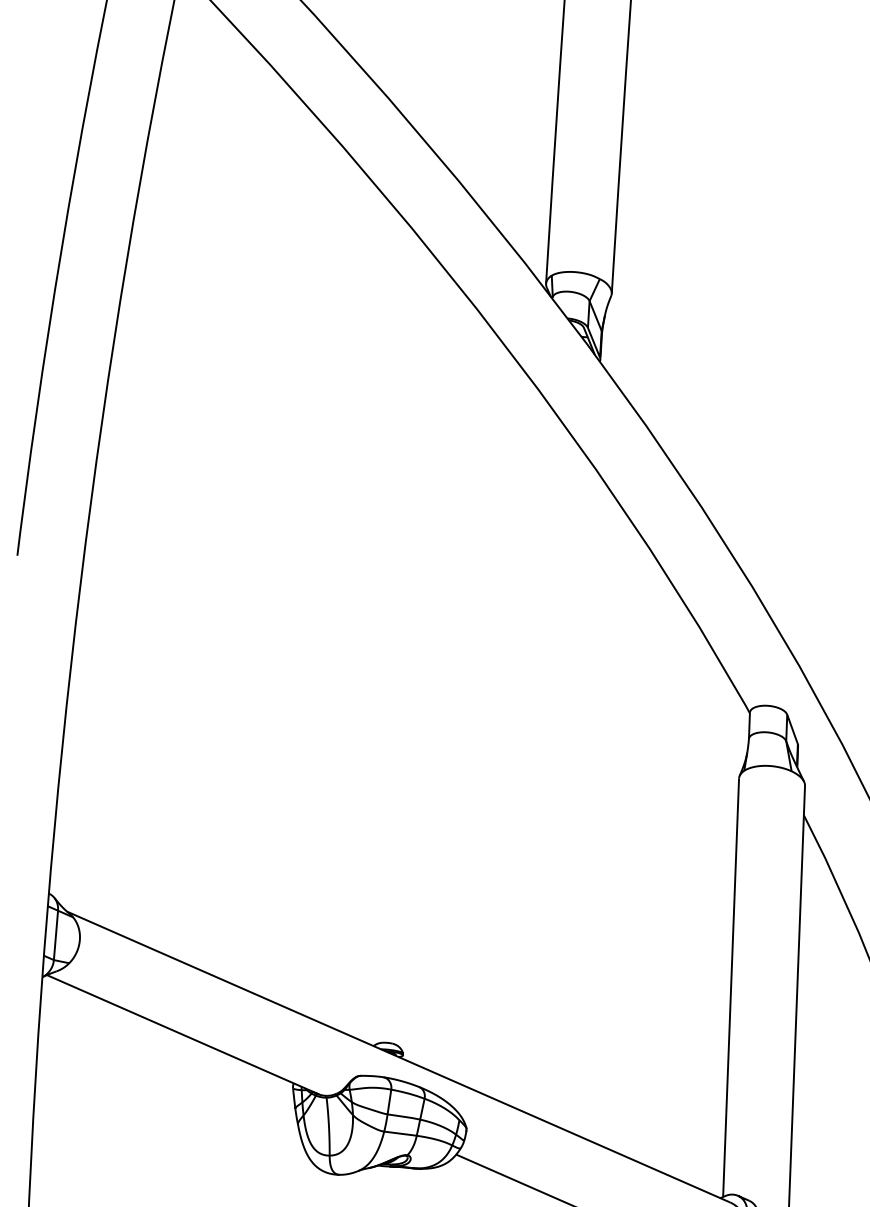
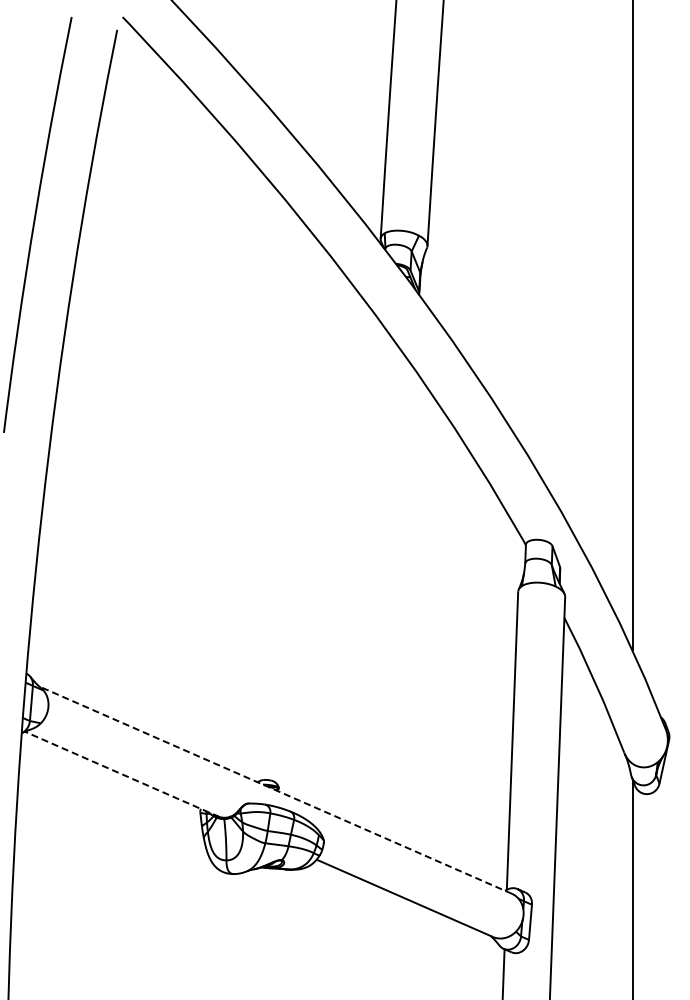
line: (182, 1035) -> (121, 774), solid -> dashed
line: (398, 1056) -> (275, 789), solid -> dashed

